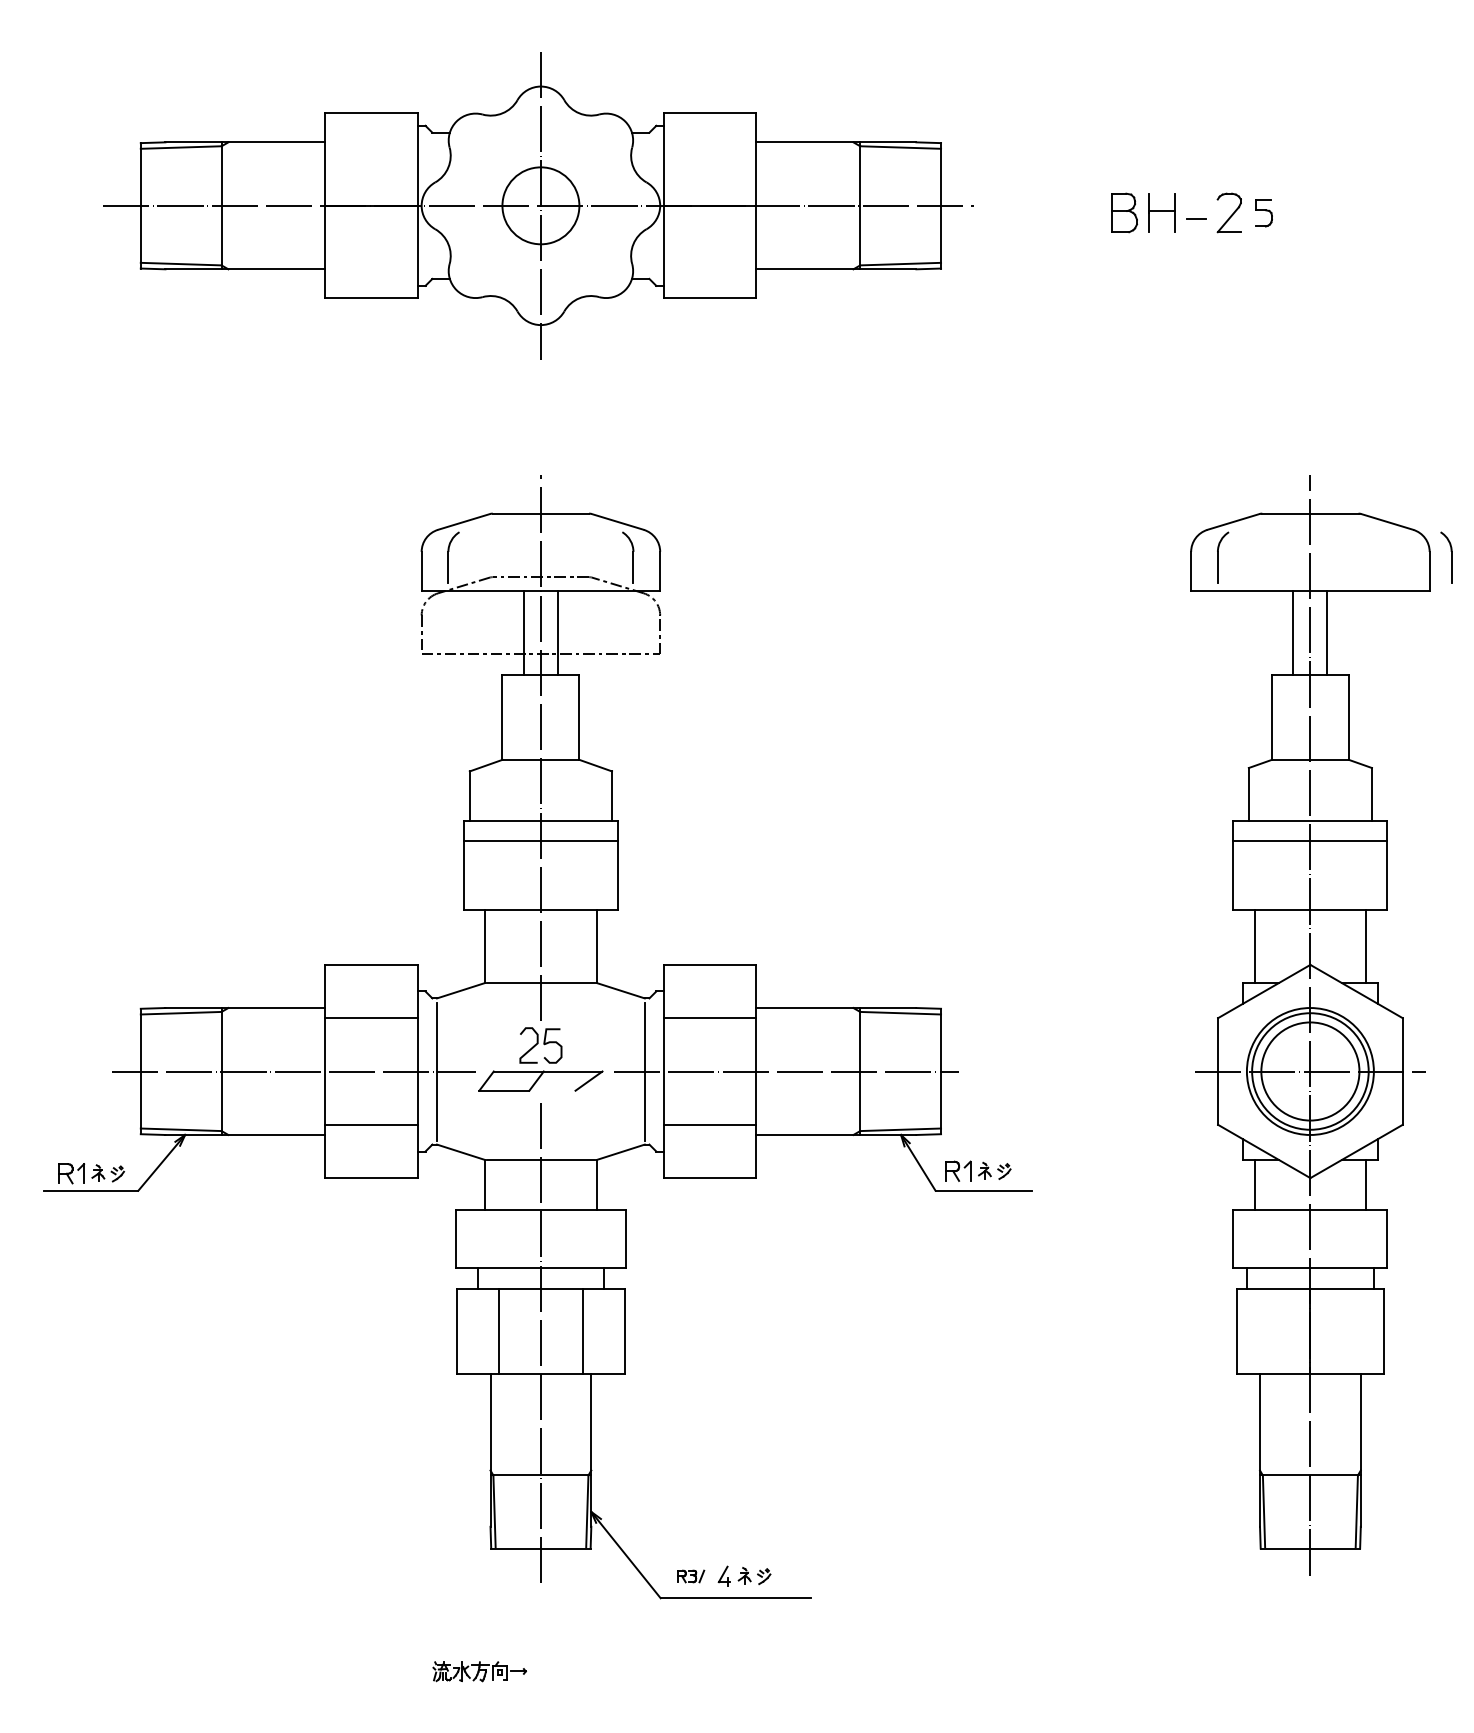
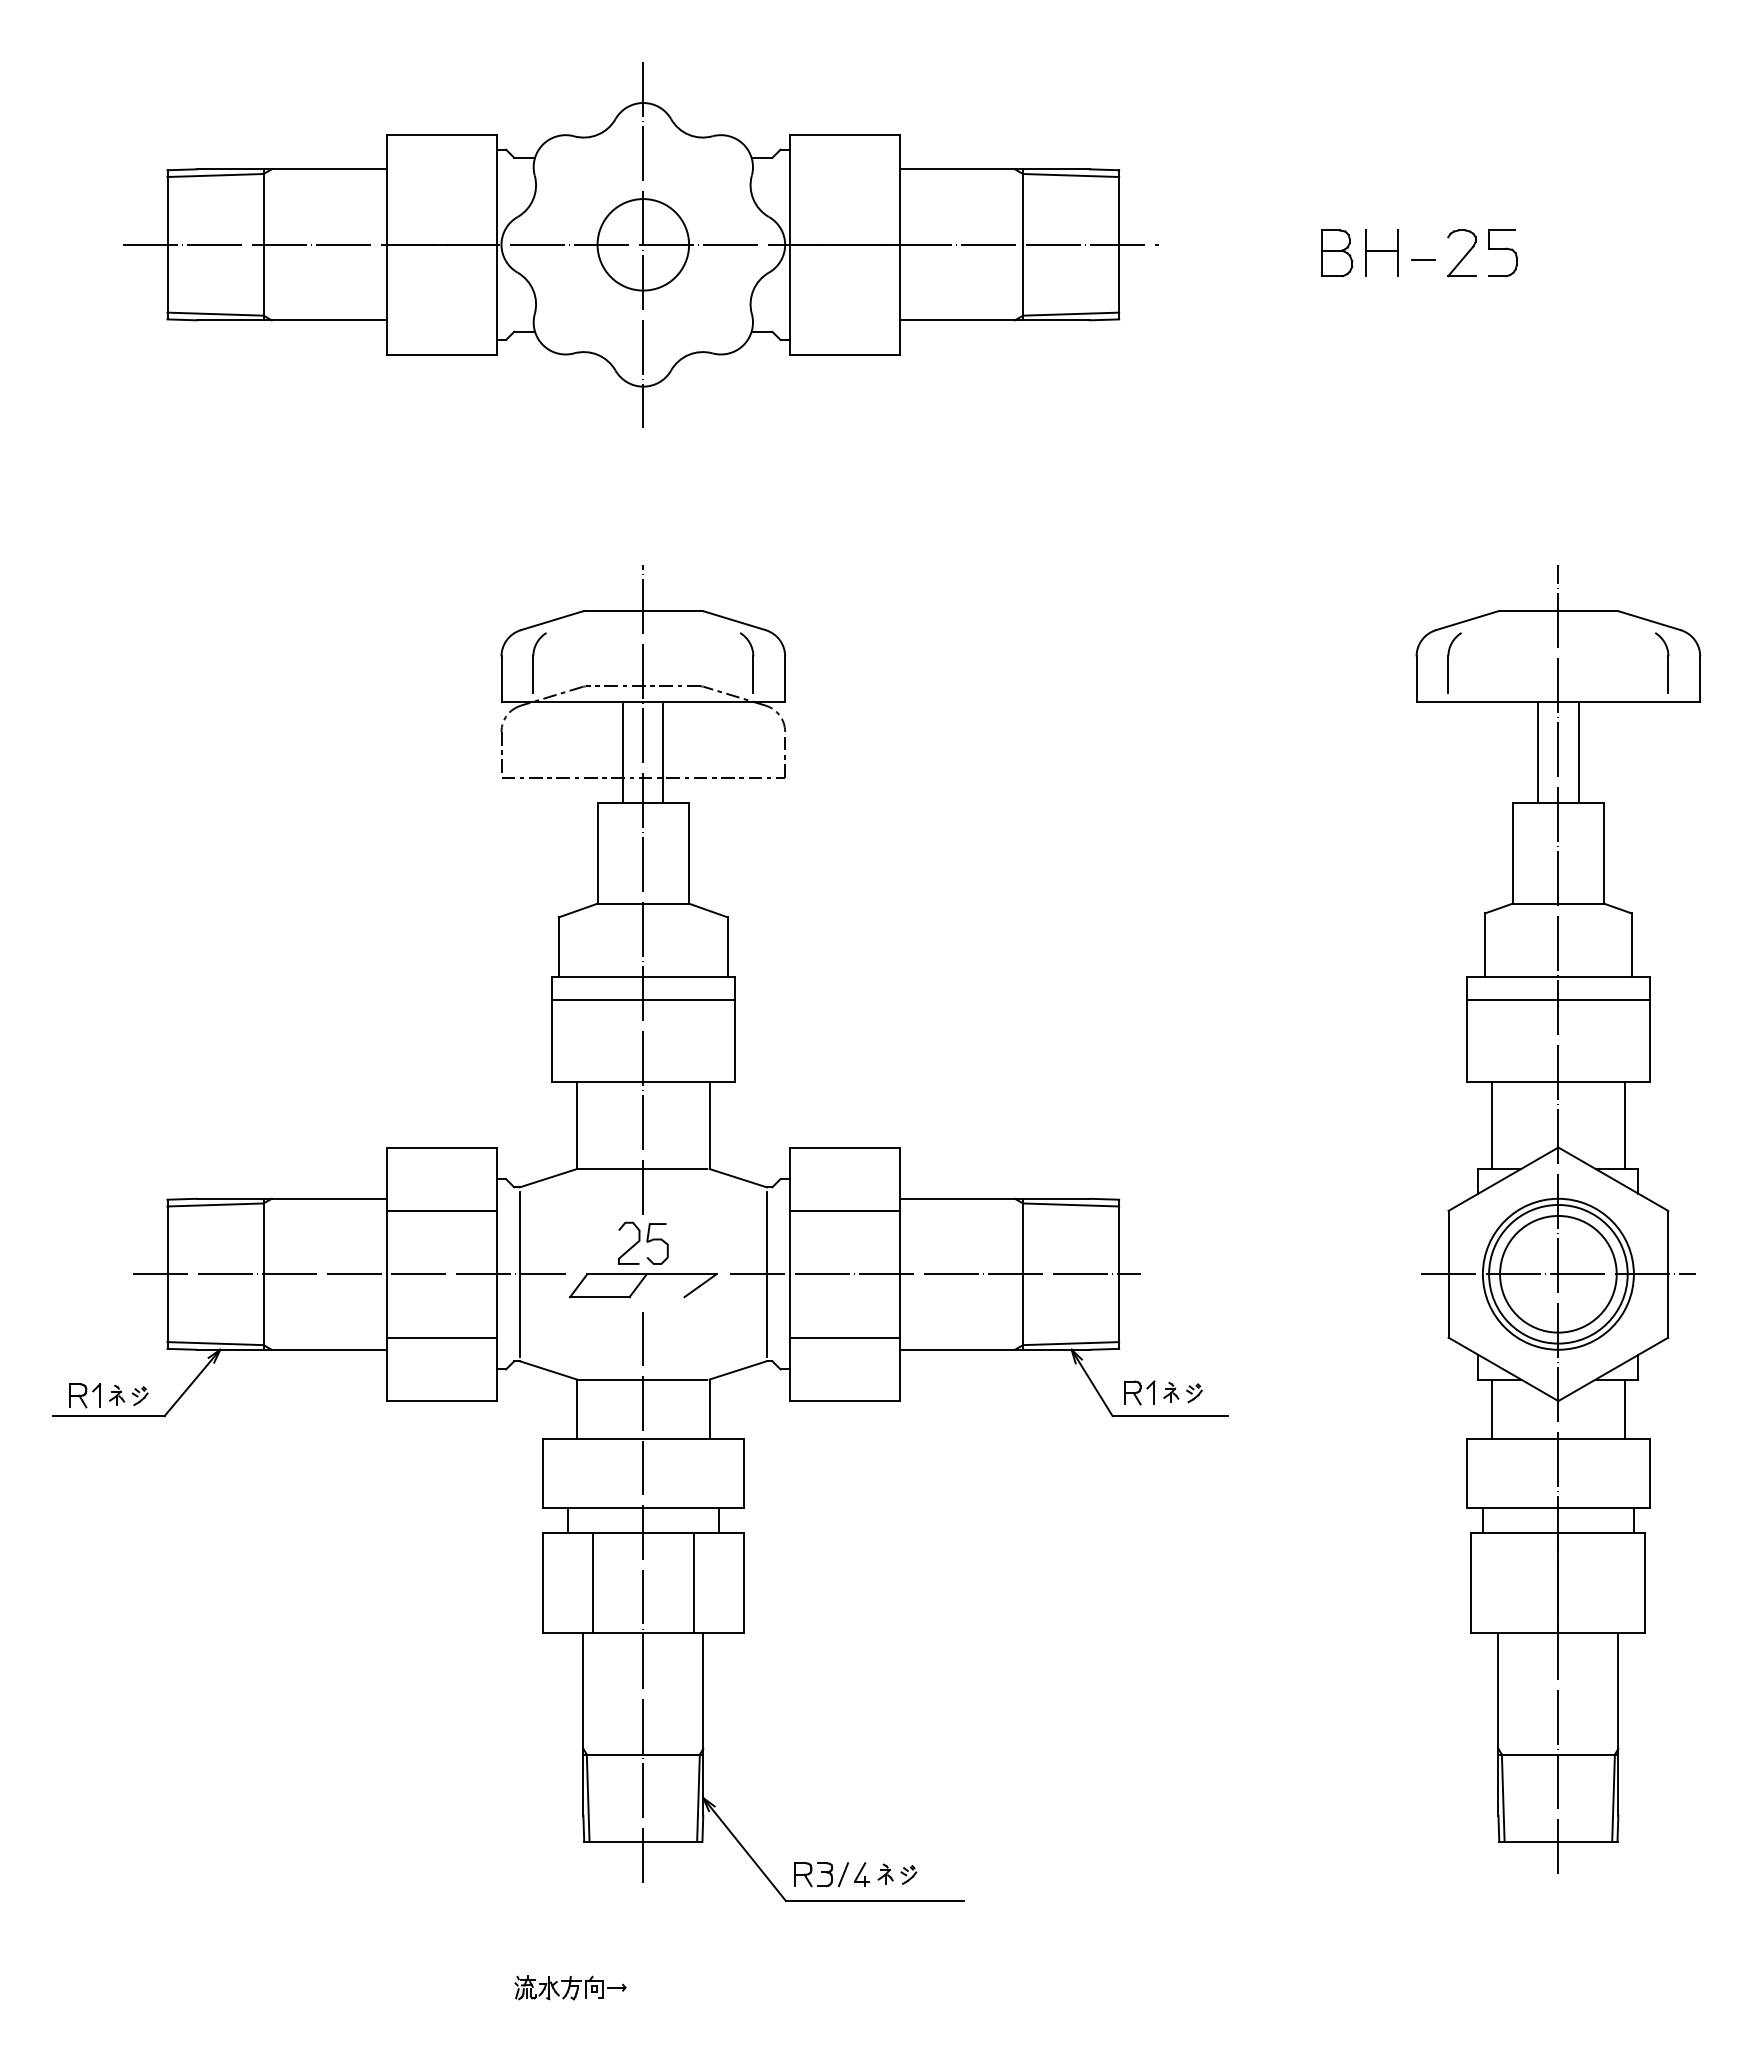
part: (1263, 213) -> (1502, 253), size x1.43
part: (1446, 557) -> (1662, 662), moved
part: (690, 1576) -> (821, 1874), size x1.67

